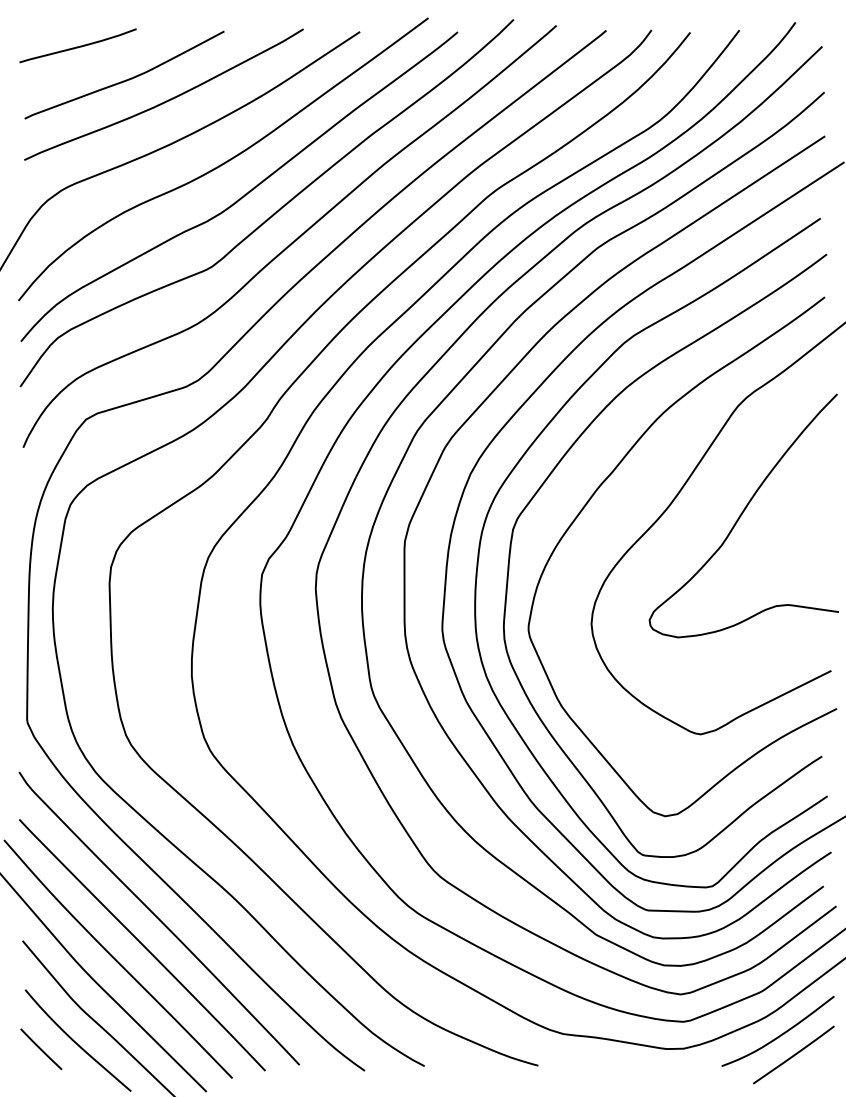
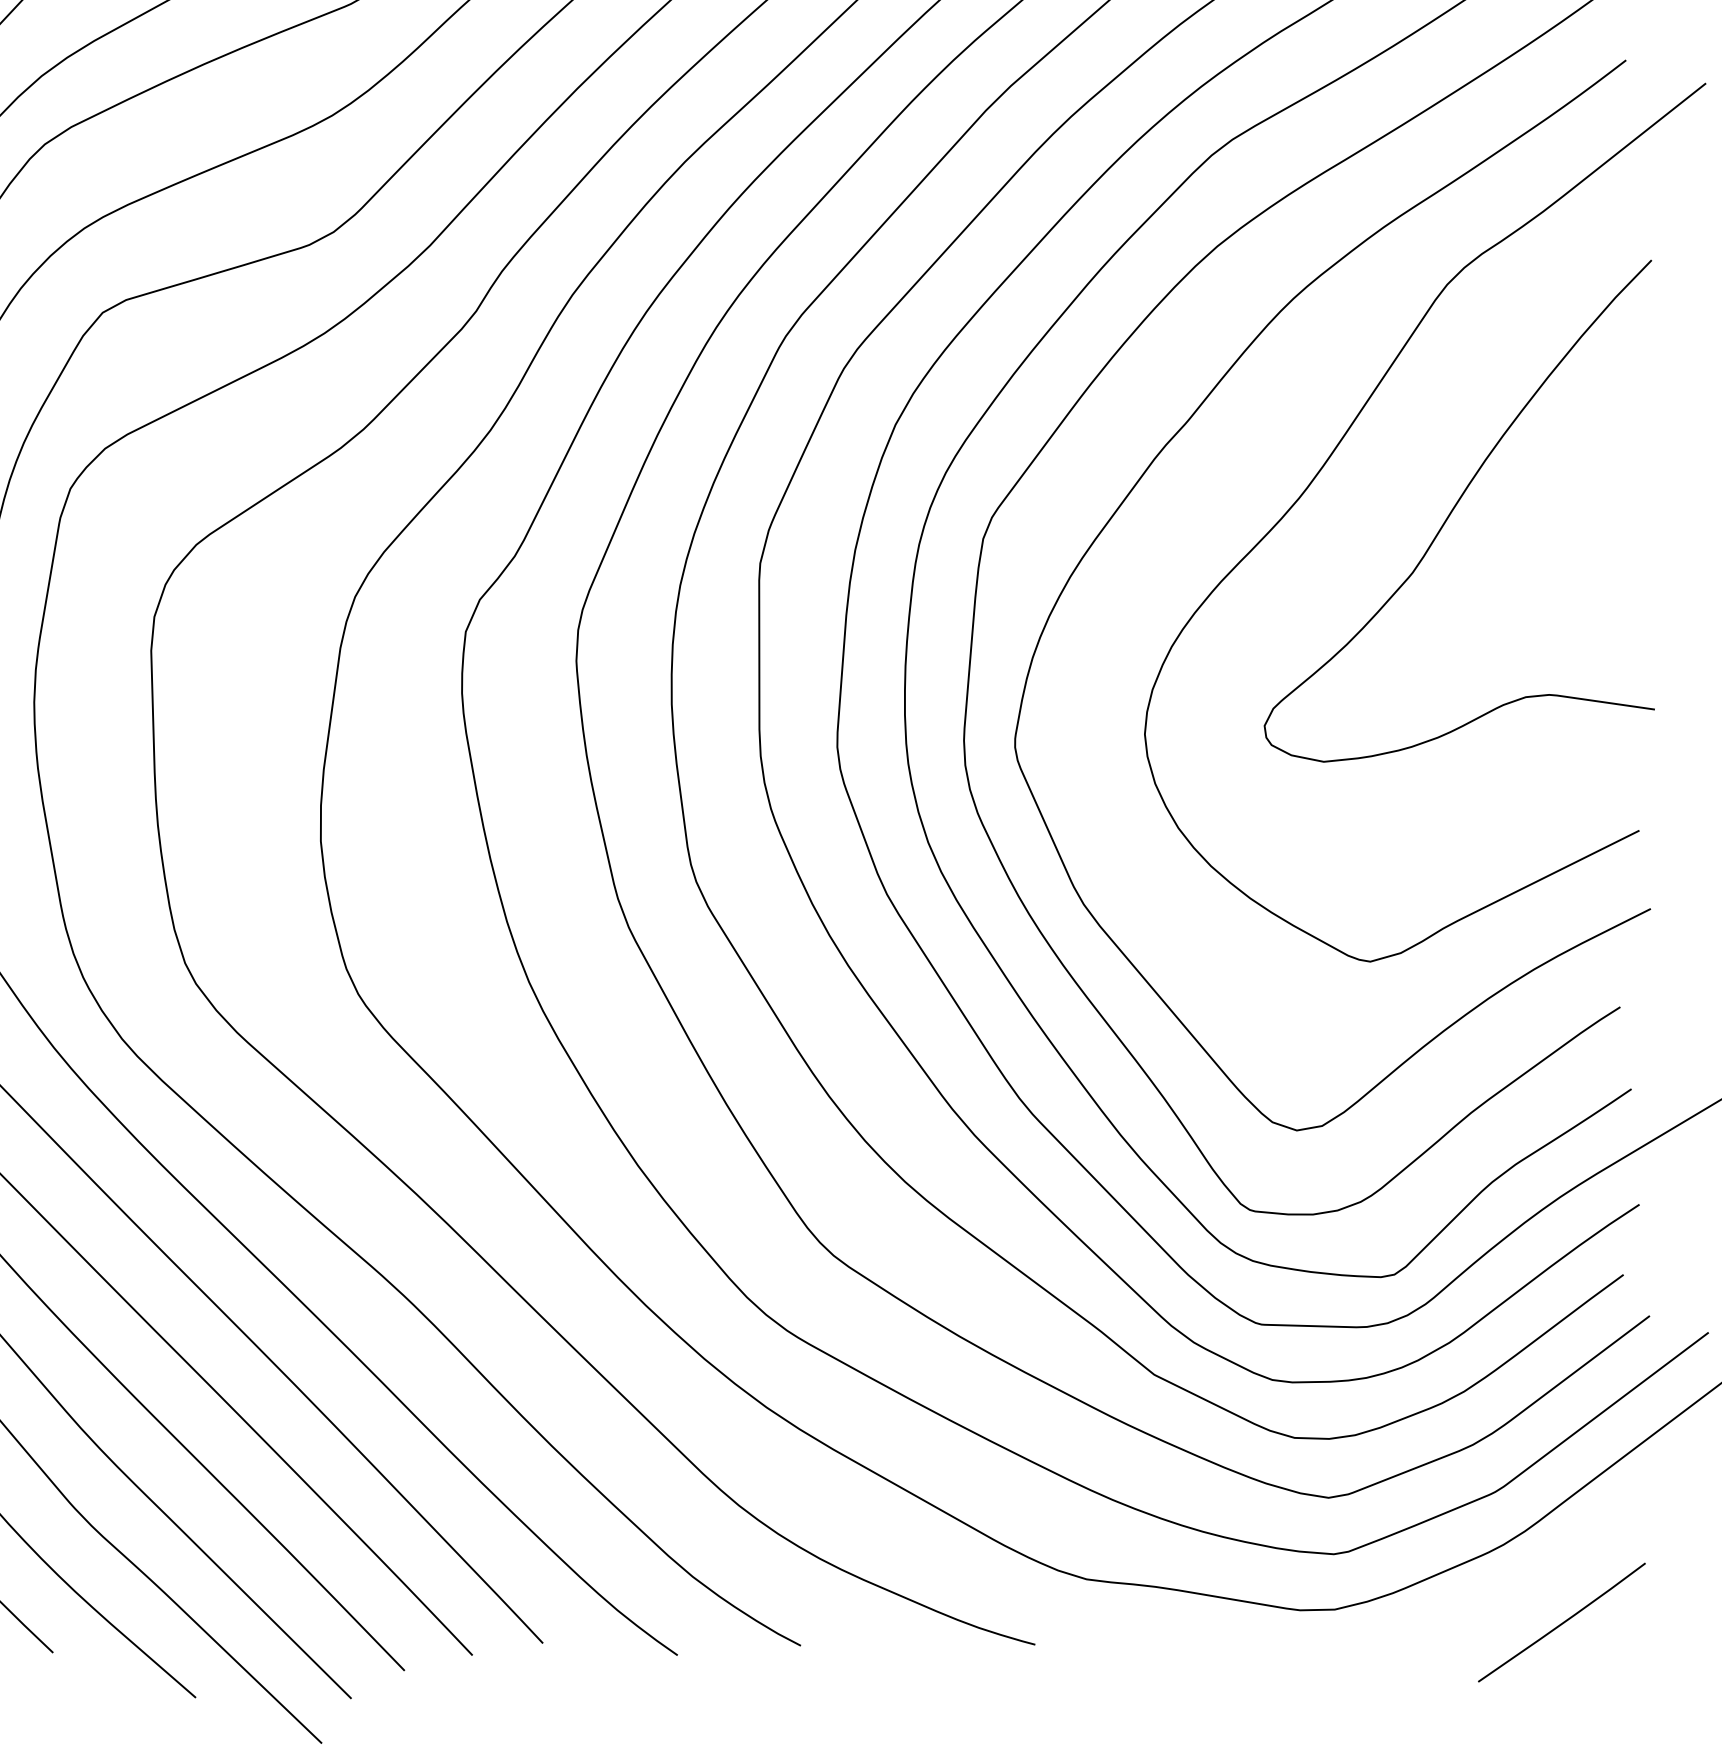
curve: (780, 1034) -> (1534, 1580), removed

